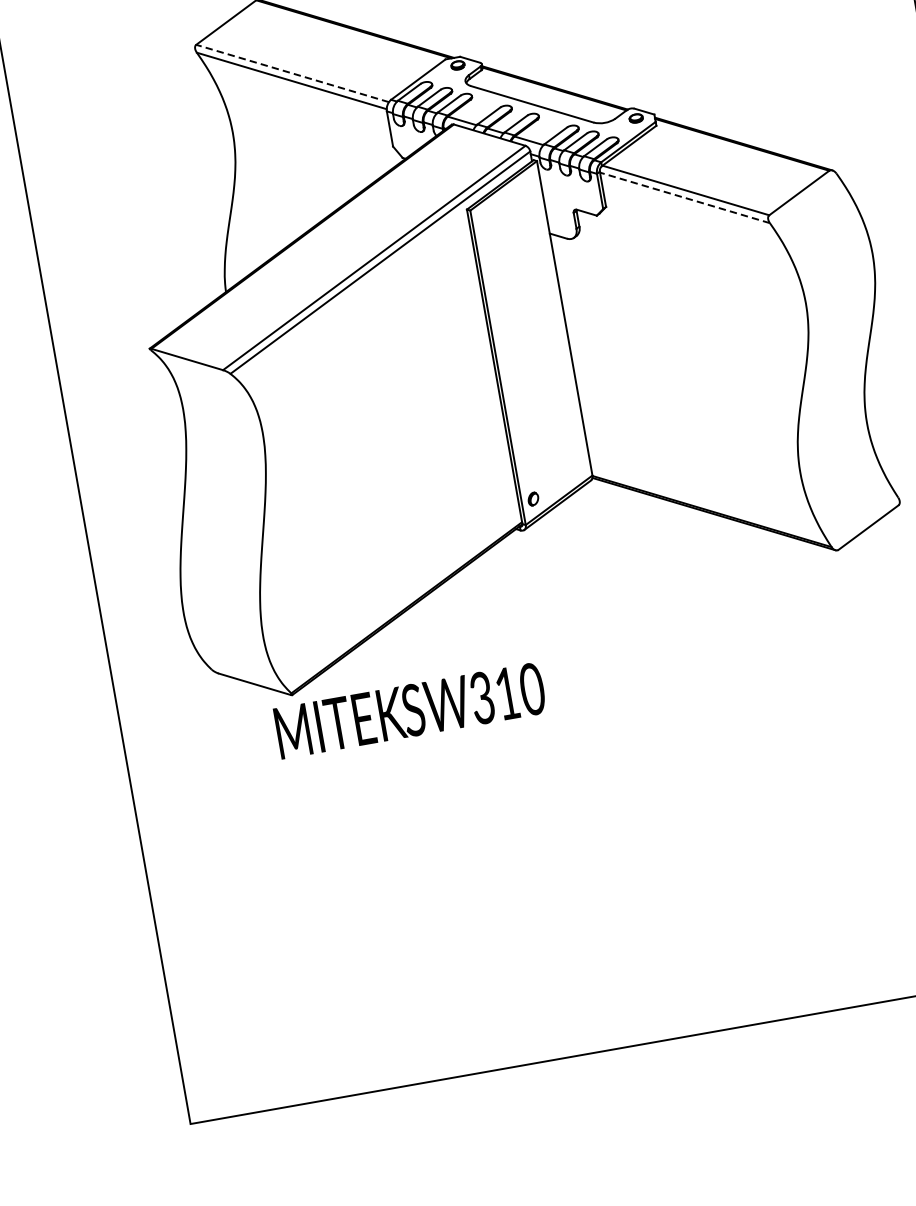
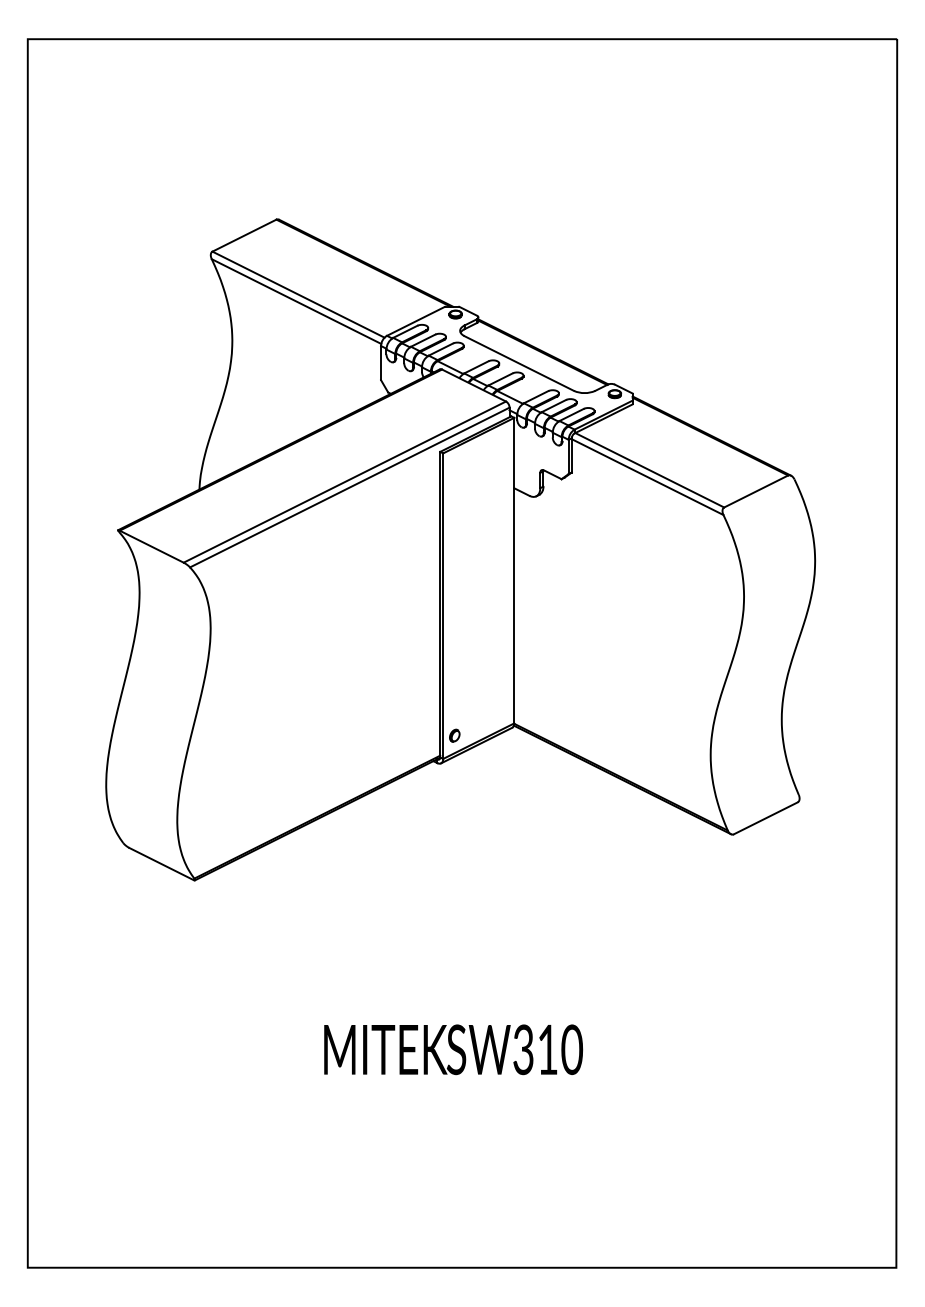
line: (292, 73) -> (298, 294), dashed -> solid
line: (684, 198) -> (647, 477), dashed -> solid
text: (410, 710) -> (453, 1049), moved

